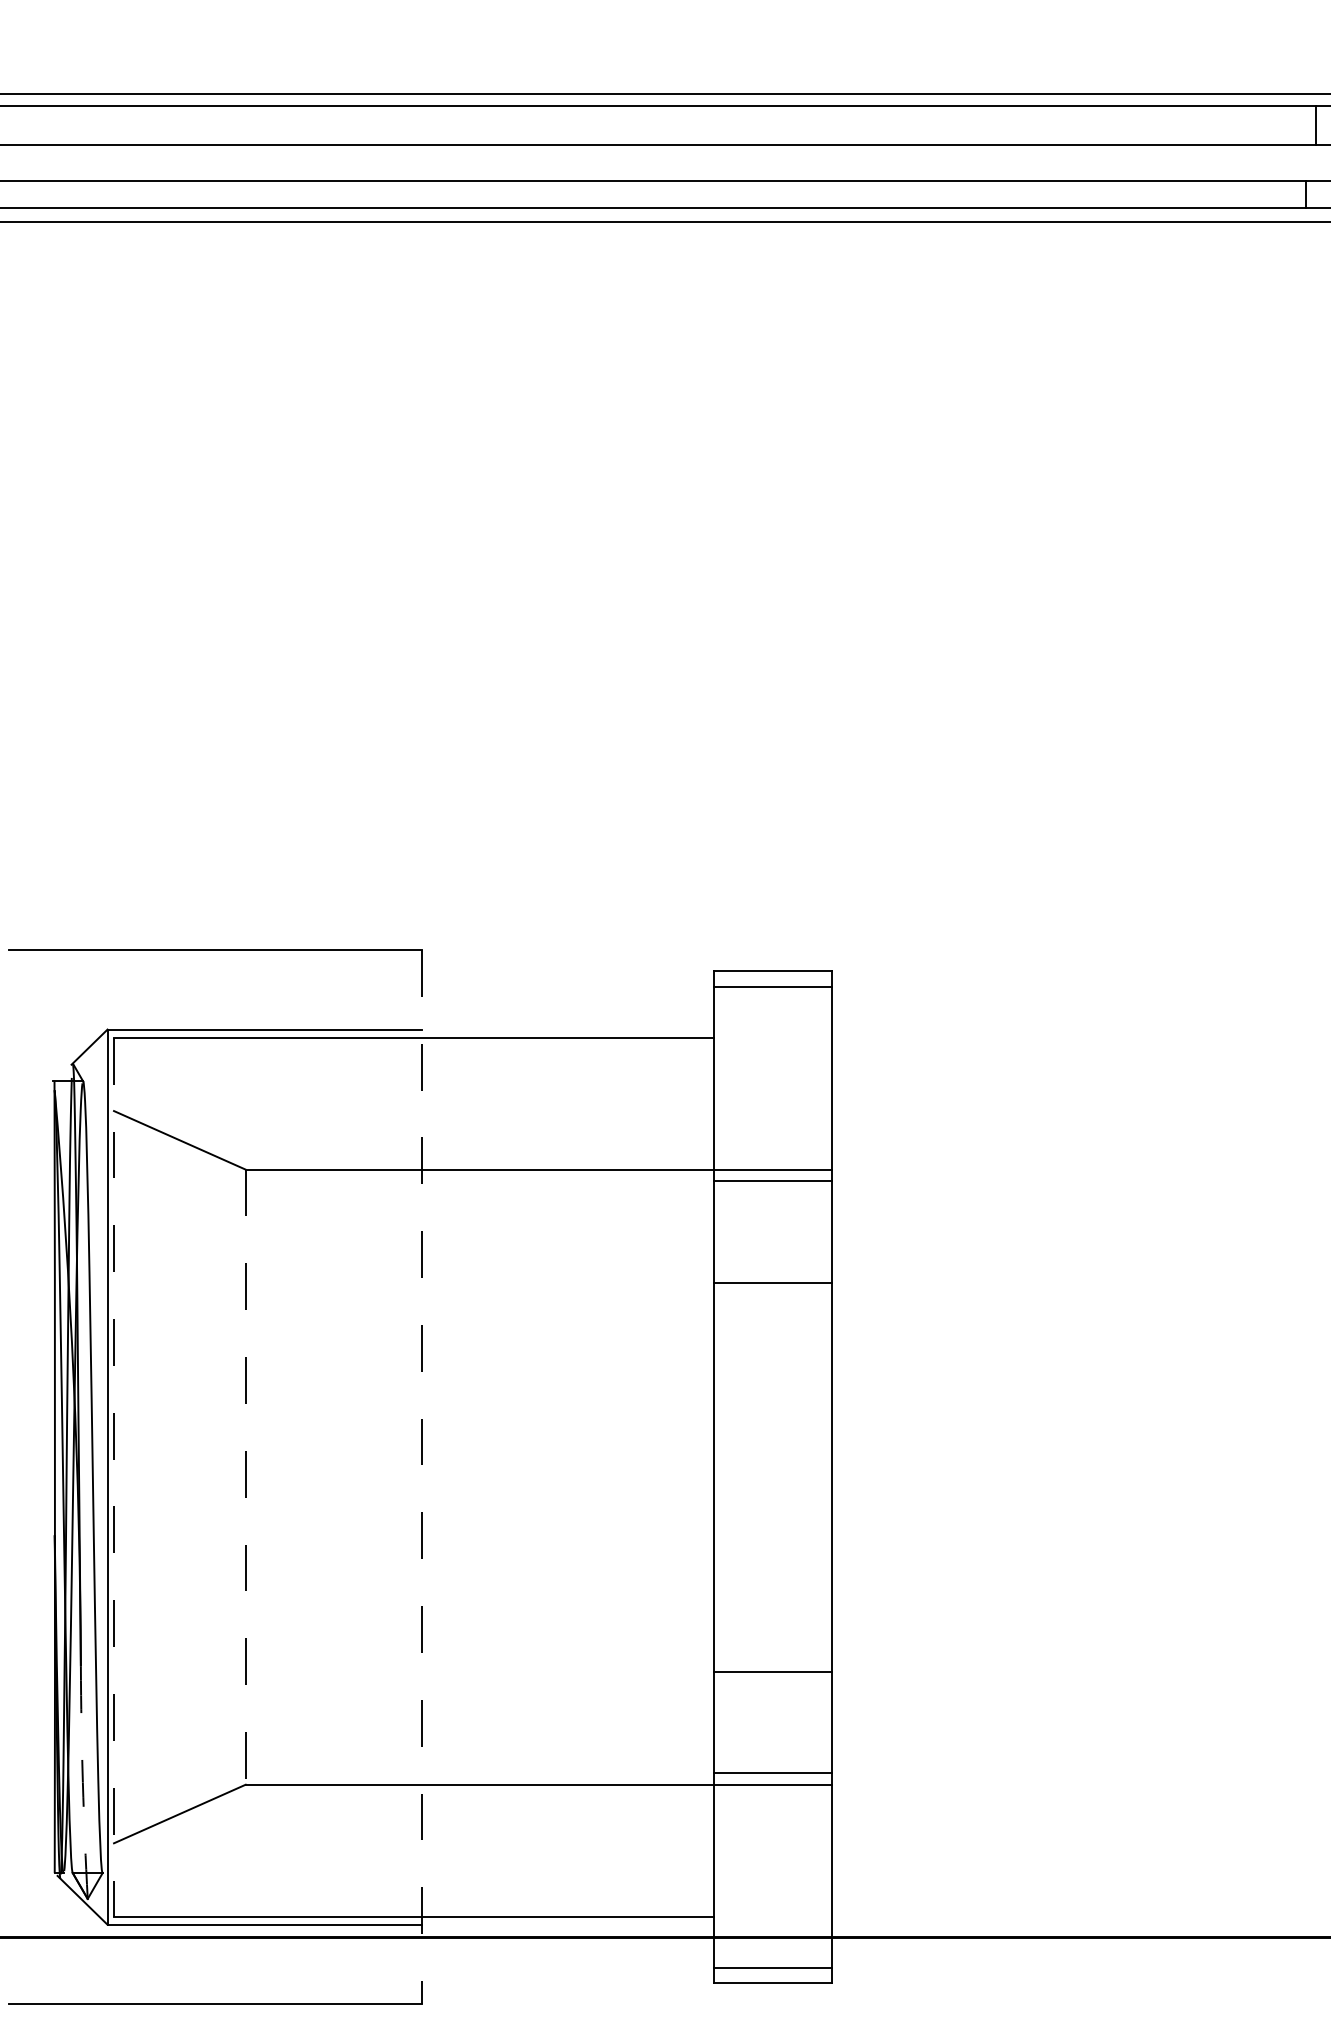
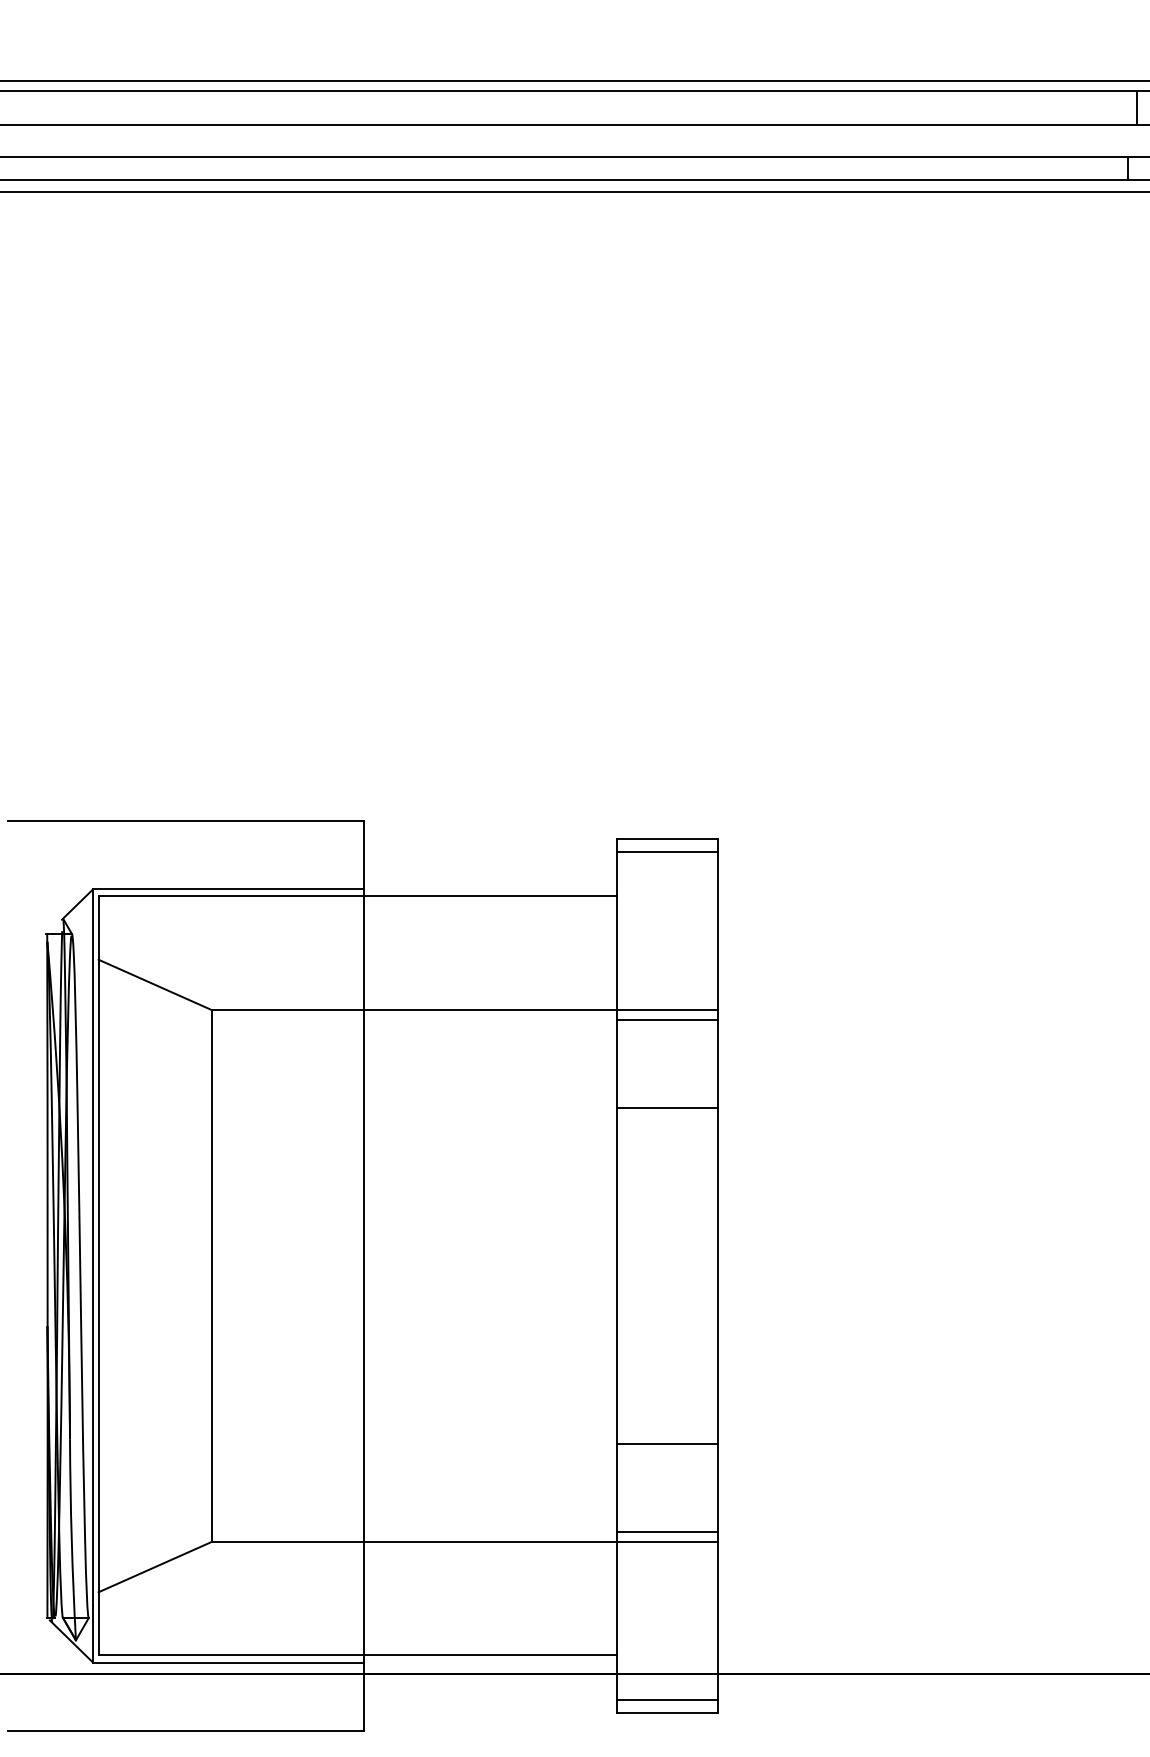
line: (113, 1476) -> (98, 1275), dashed -> solid
line: (245, 1477) -> (212, 1276), dashed -> solid
line: (421, 1477) -> (364, 1276), dashed -> solid
arc: (82, 1782) -> (71, 1539), dashed -> solid

